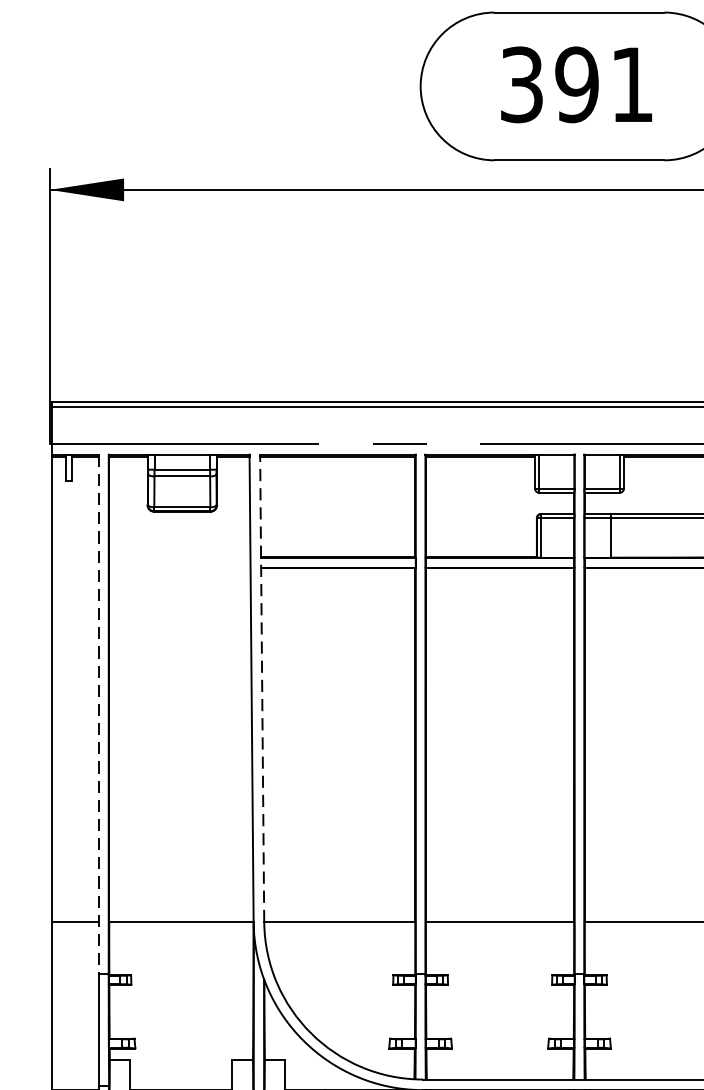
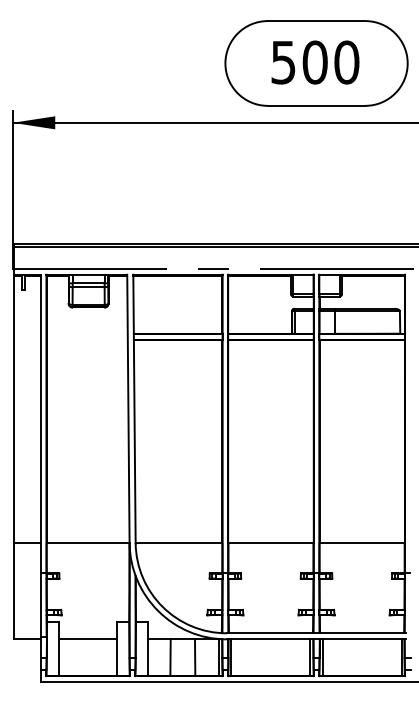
text: (577, 84) -> (315, 62), 391 -> 500
line: (262, 687) -> (134, 408), dashed -> solid
line: (98, 713) -> (40, 423), dashed -> solid

